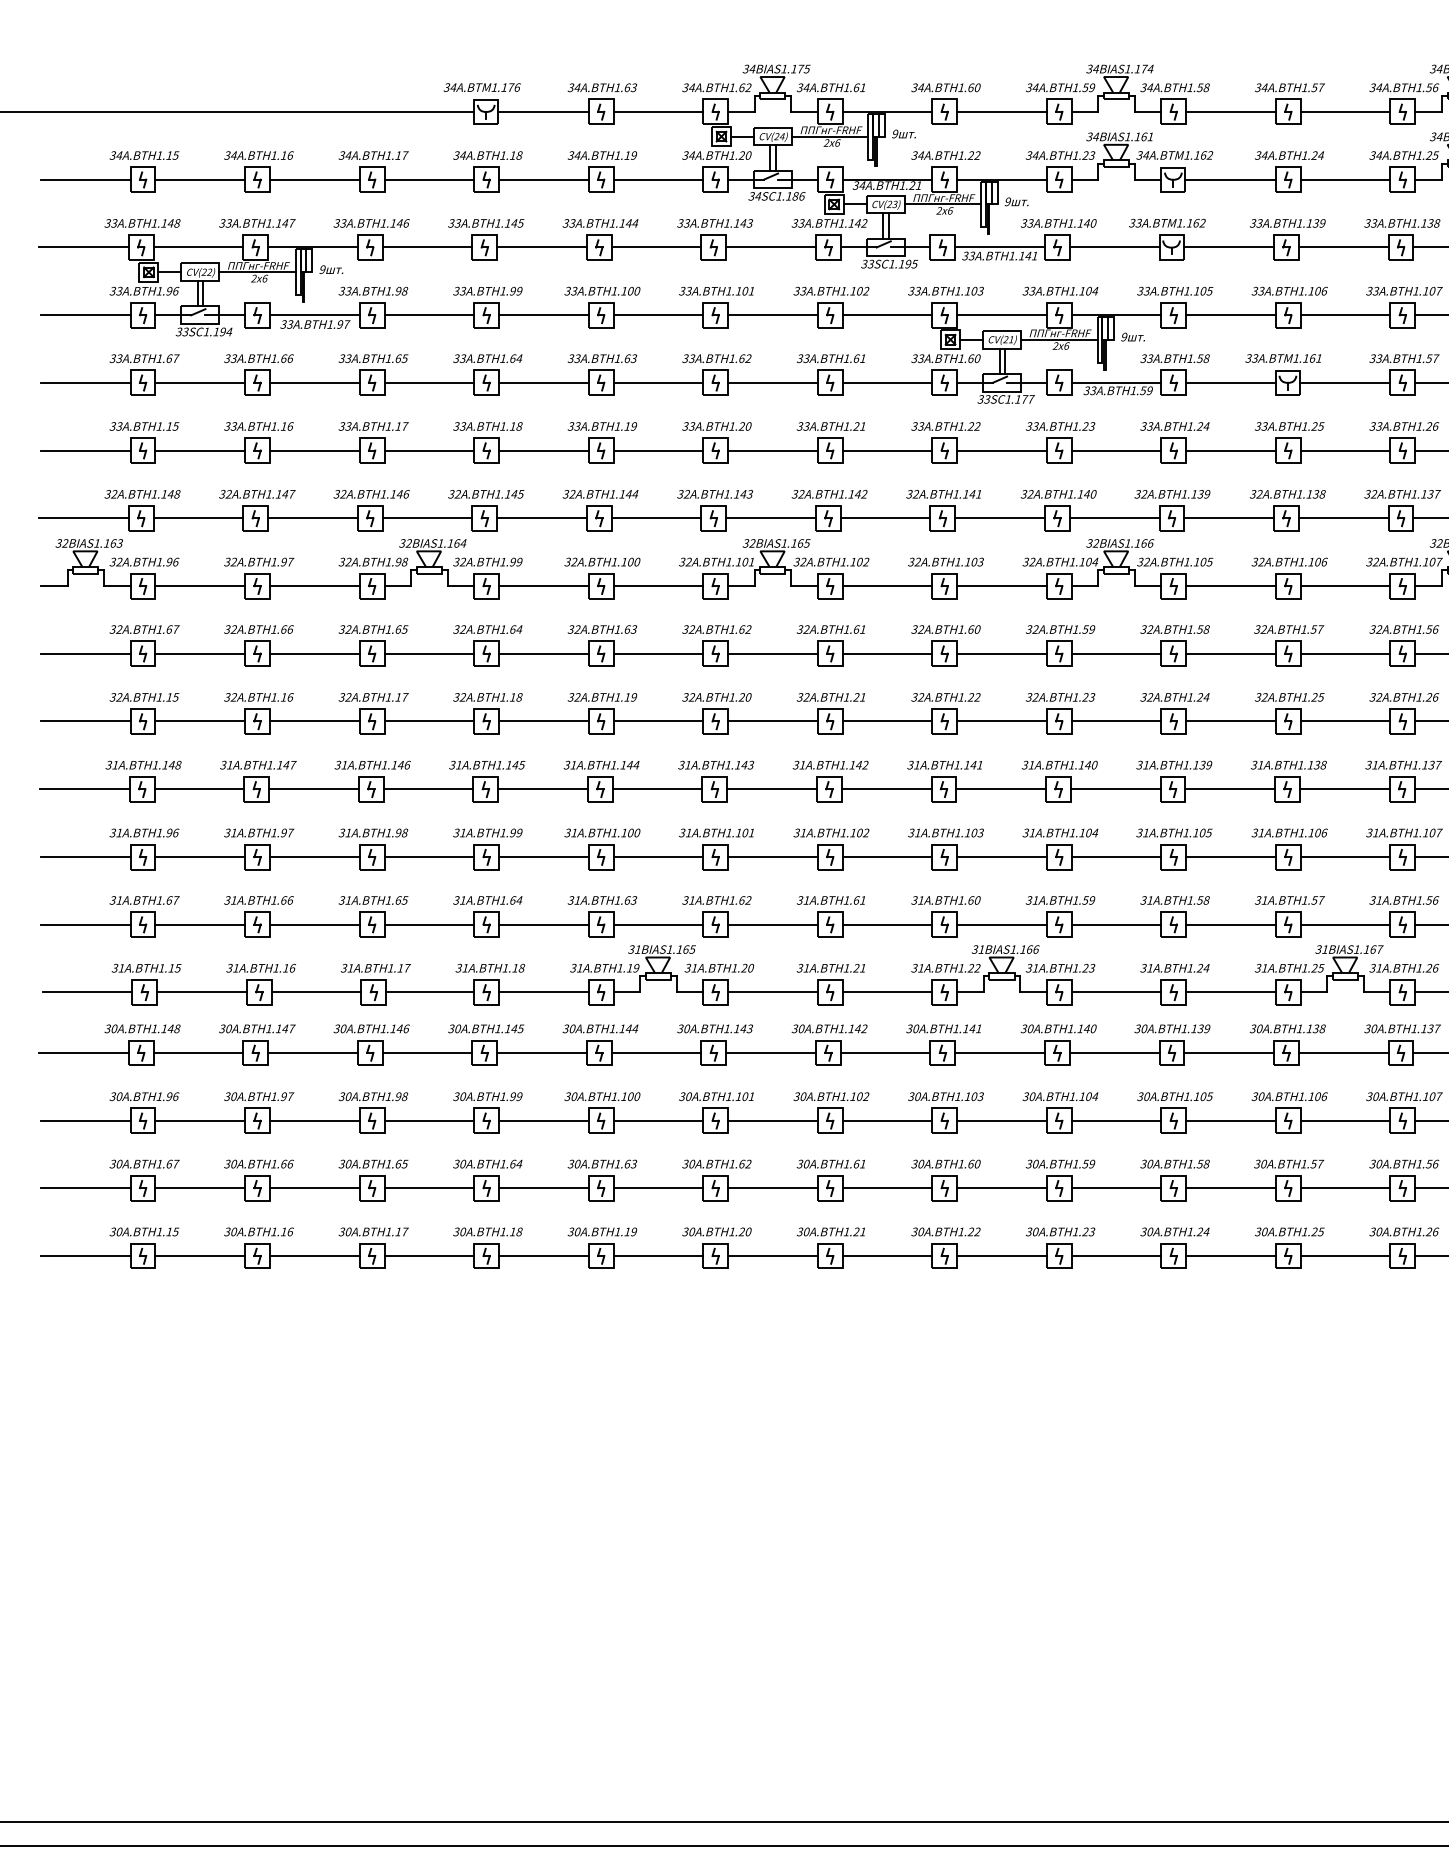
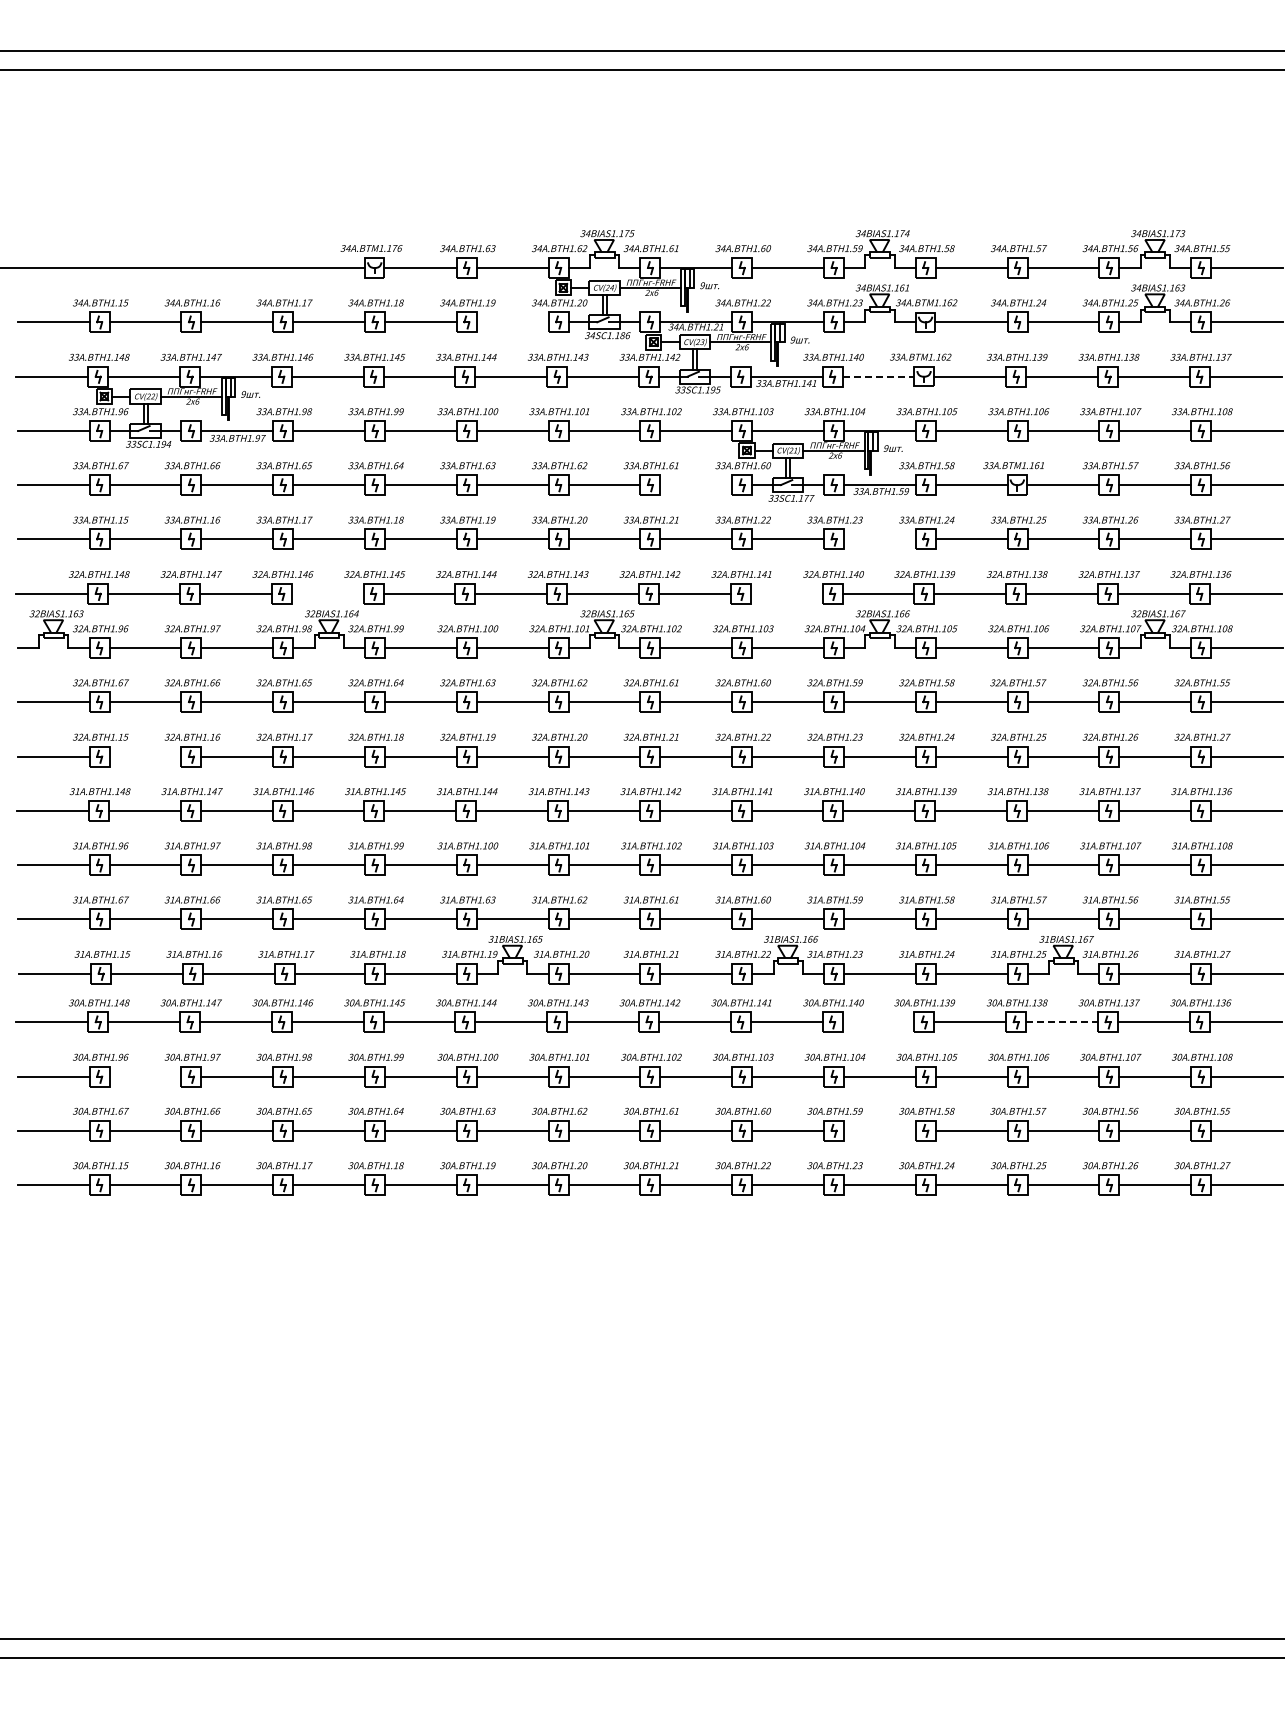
line: (658, 179) -> (512, 322), removed
line: (1114, 247) -> (878, 376), solid -> dashed
line: (887, 383) -> (696, 485), removed
line: (1115, 450) -> (879, 539), removed
line: (427, 518) -> (327, 593), removed
line: (999, 518) -> (786, 593), removed
line: (200, 721) -> (145, 756), removed
line: (1114, 1053) -> (878, 1022), removed
line: (1344, 1053) -> (1062, 1022), solid -> dashed
line: (200, 1120) -> (145, 1076), removed
line: (1115, 1187) -> (879, 1130), removed

